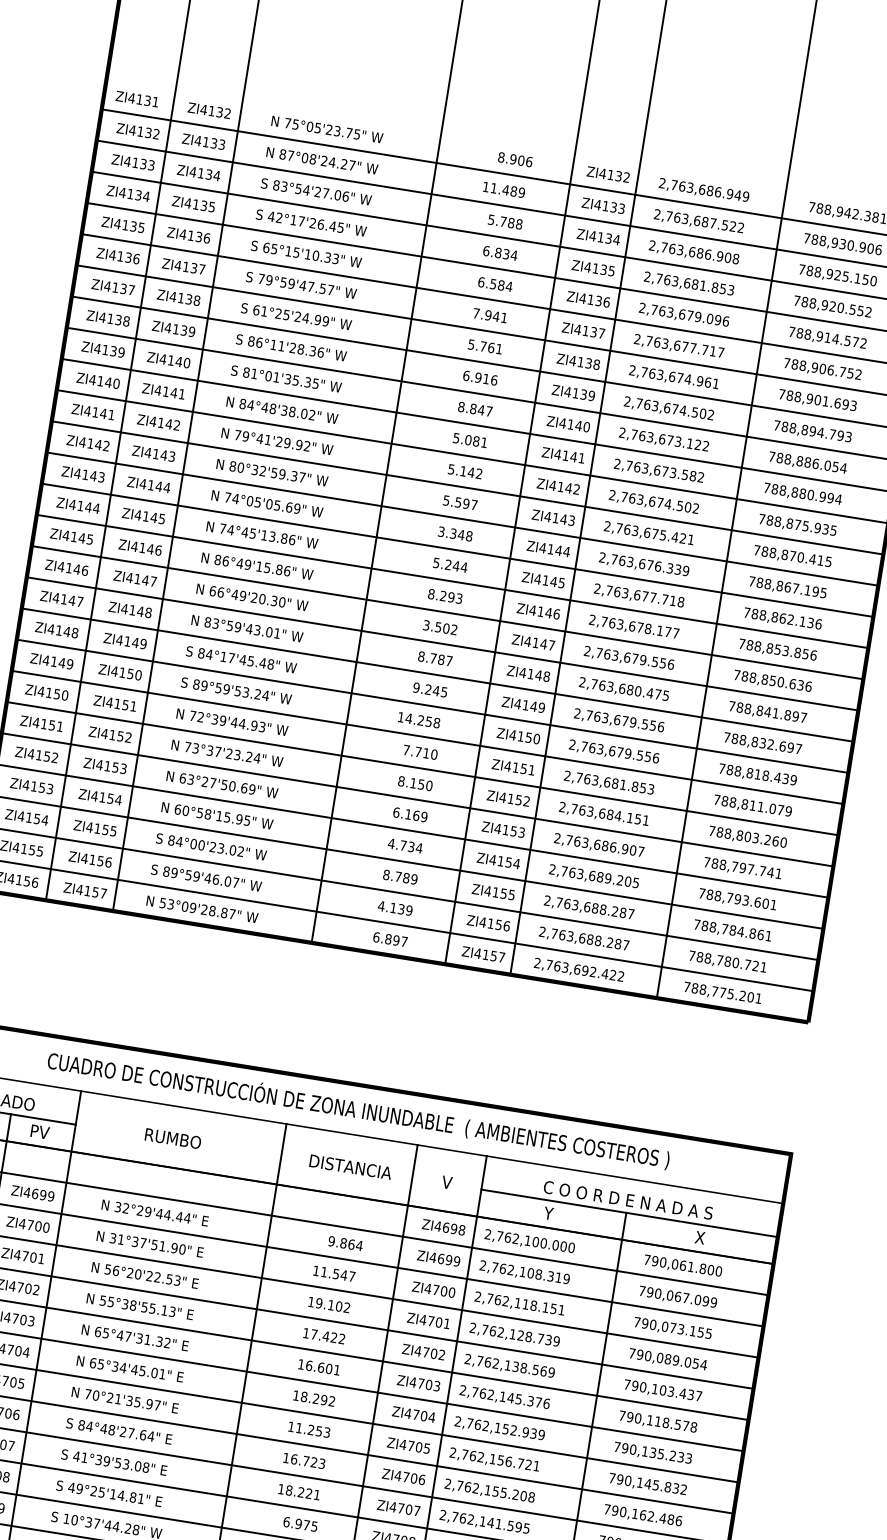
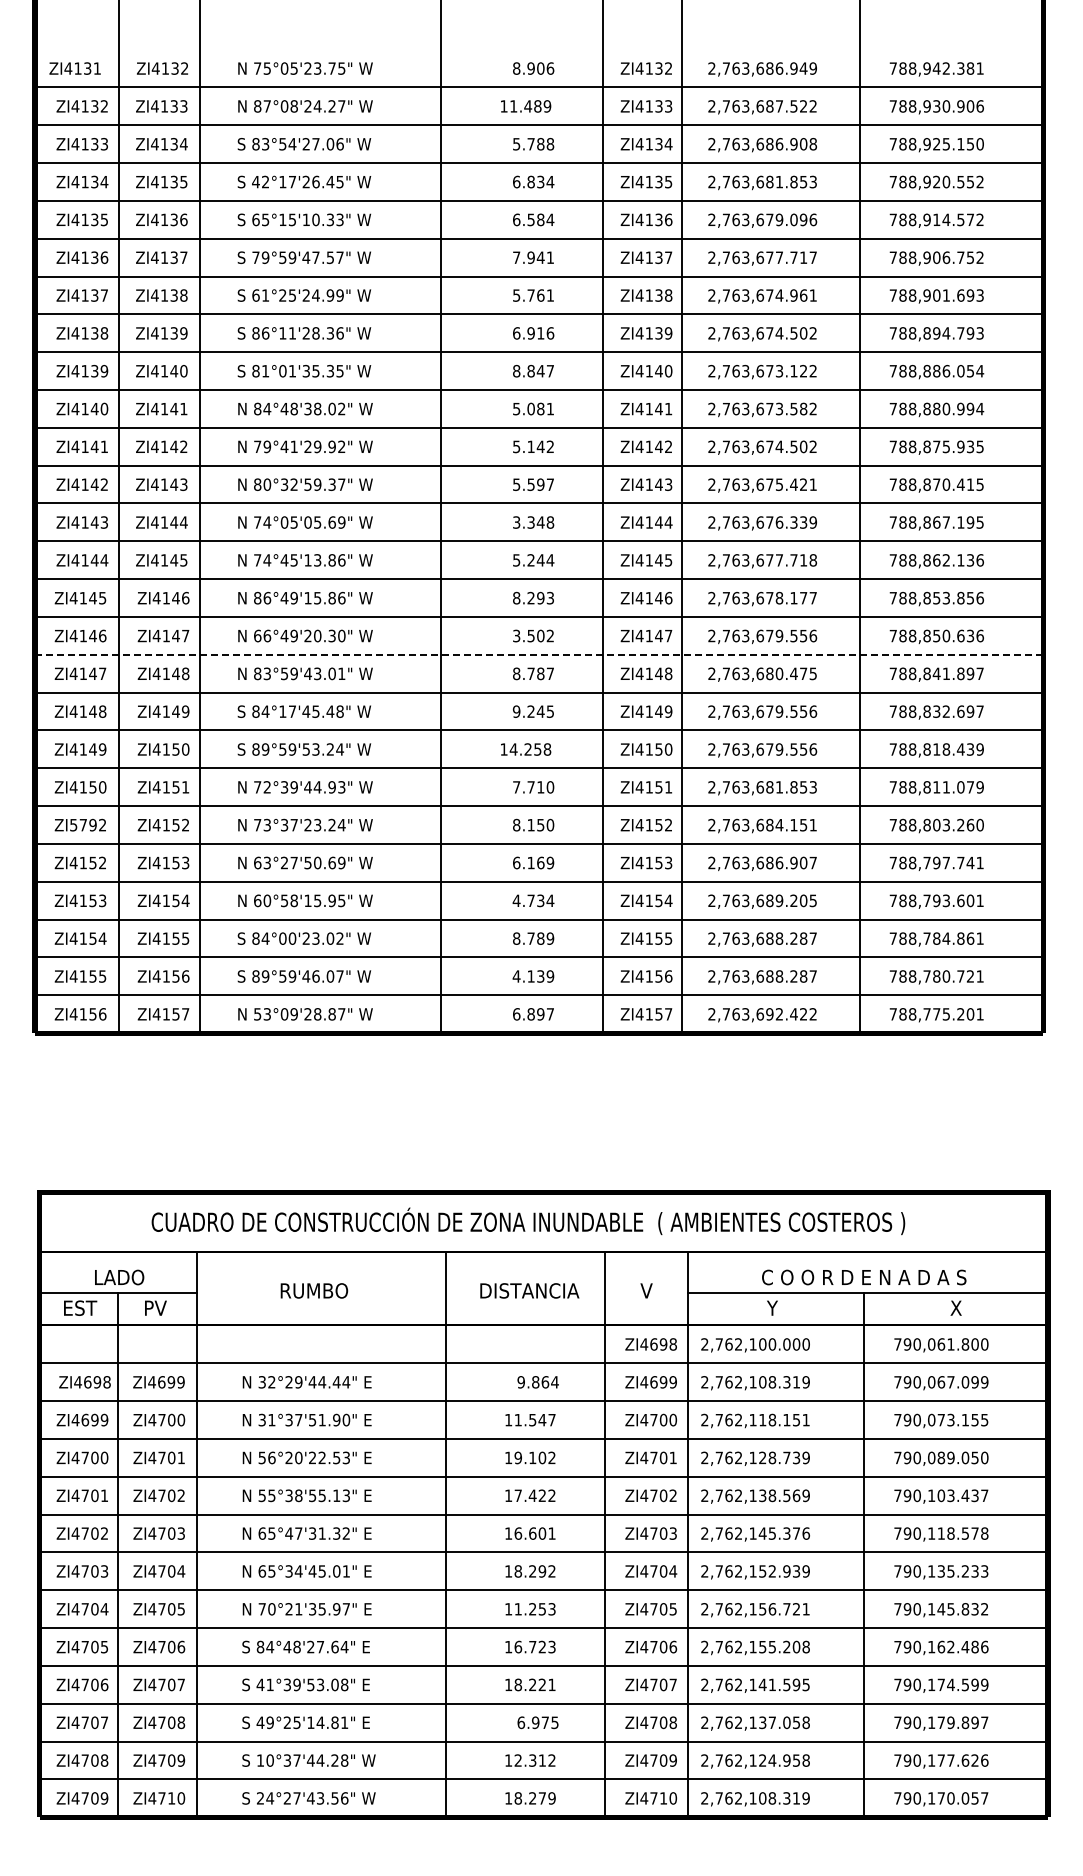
line: (442, 643) -> (539, 654), solid -> dashed
text: (47, 724) -> (87, 824), ZI4151 -> ZI5792
text: (703, 1364) -> (984, 1457), 790,089.054 -> 790,089.050

